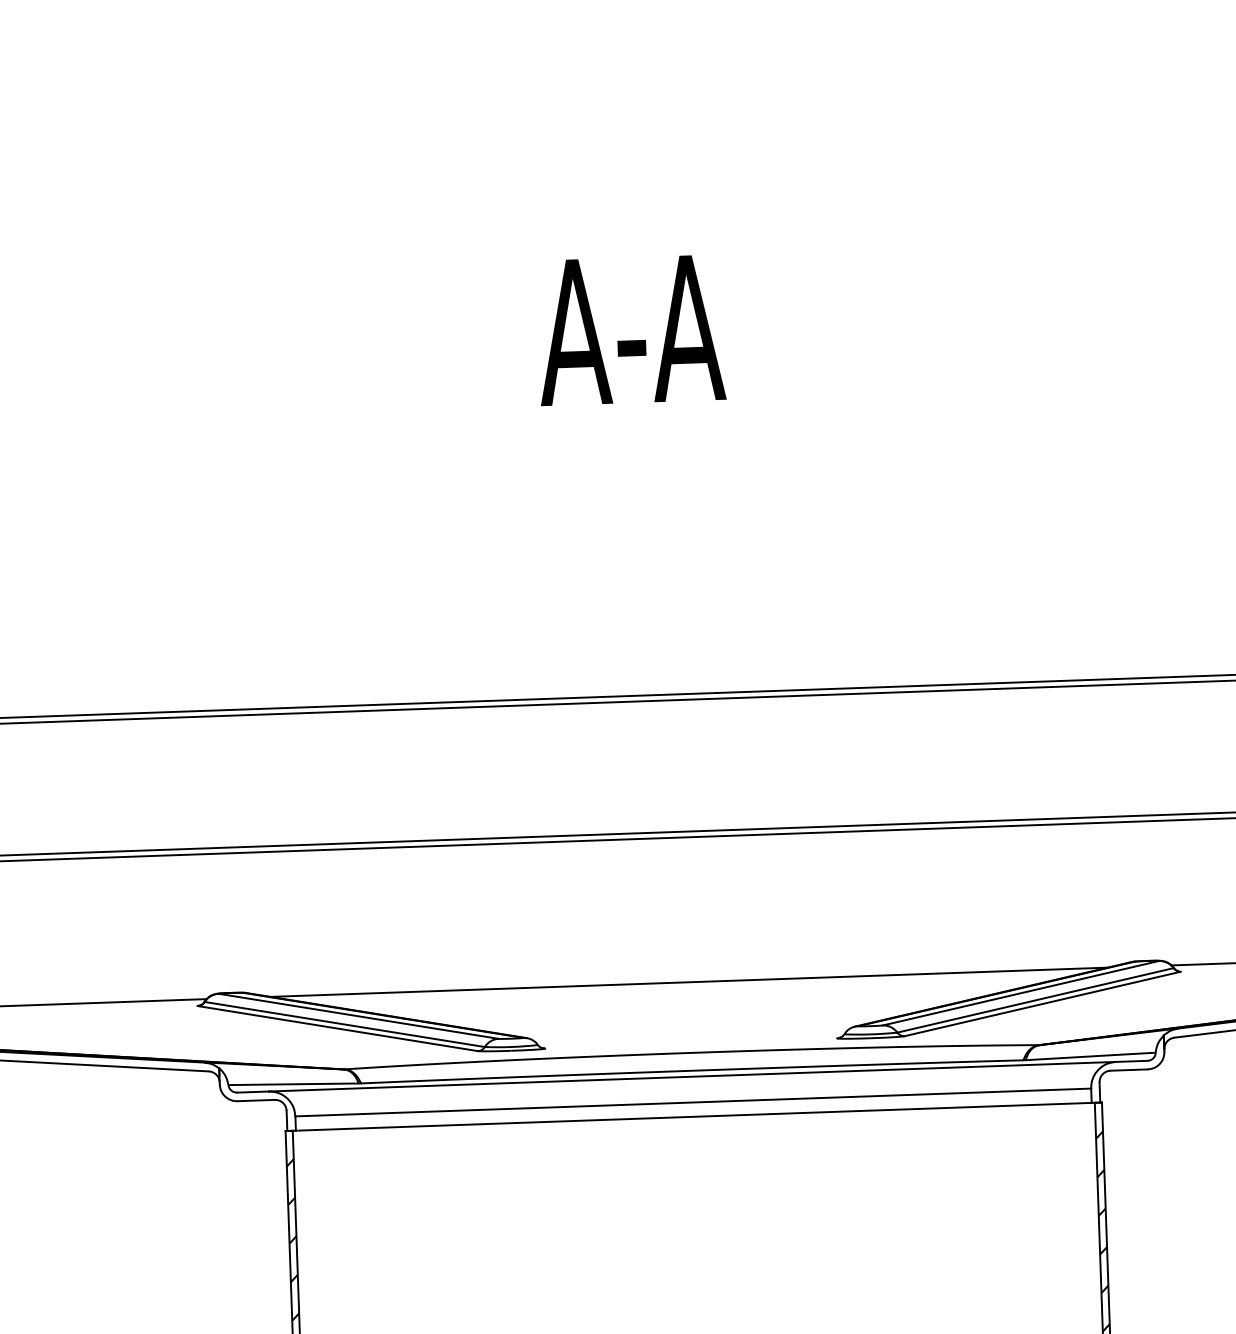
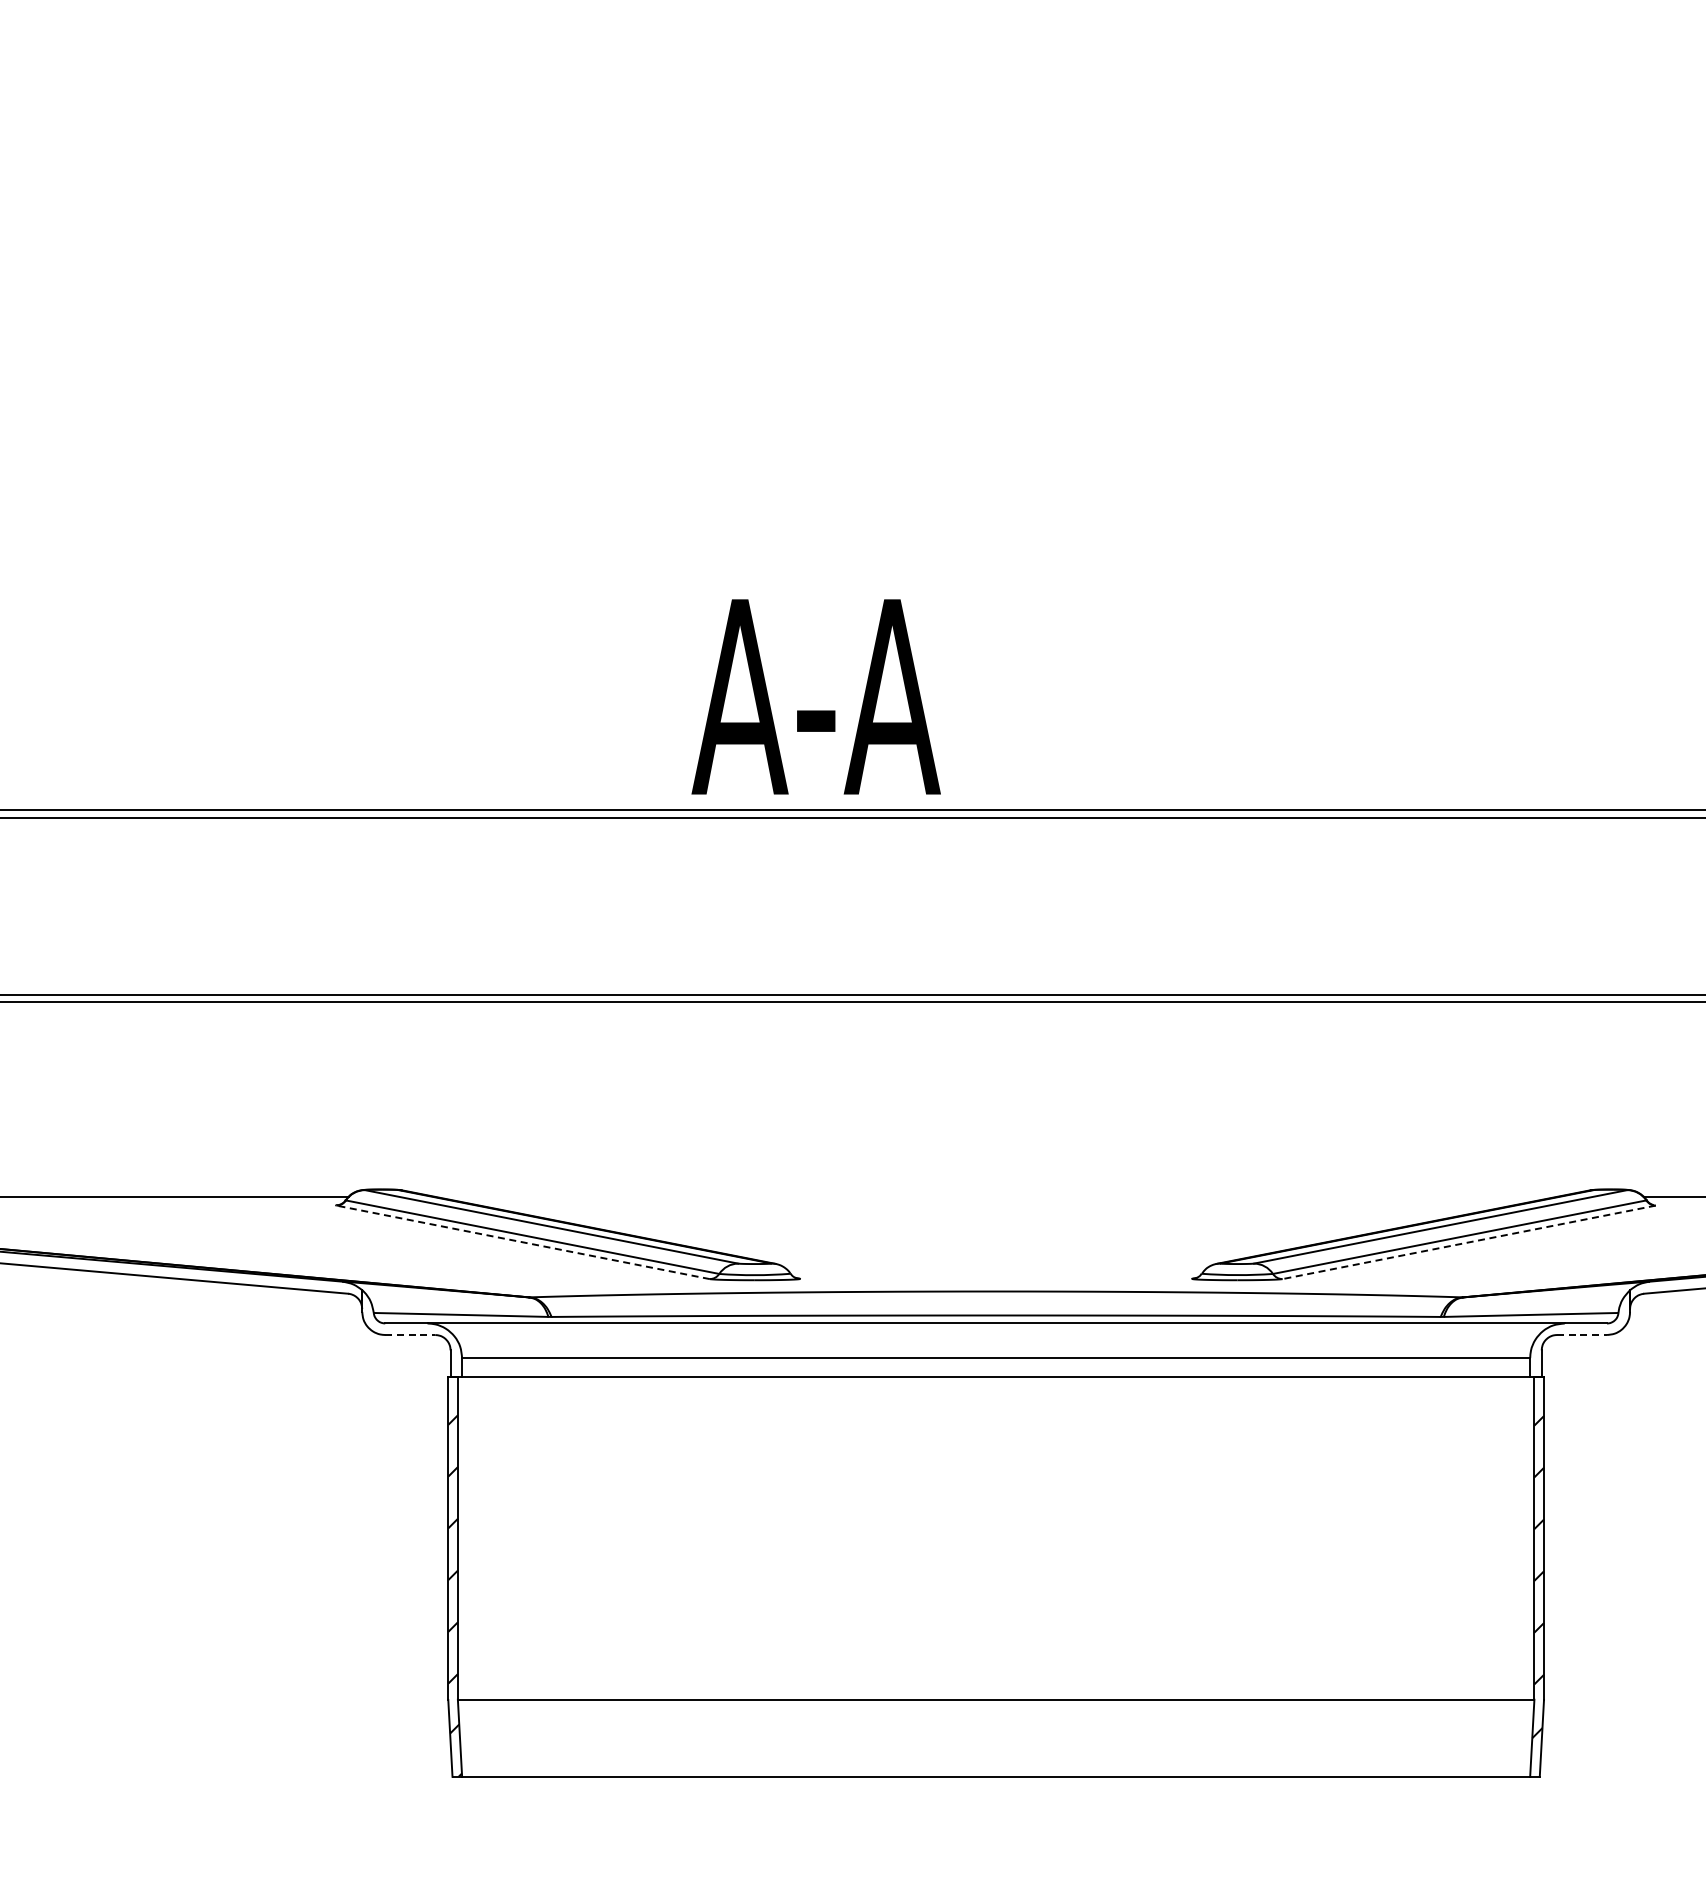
text: (630, 329) -> (815, 696), moved
line: (688, 982) -> (995, 1196), removed
line: (1042, 1004) -> (1468, 1242), solid -> dashed
line: (337, 1028) -> (522, 1242), solid -> dashed
line: (1129, 1070) -> (1582, 1335), solid -> dashed
line: (256, 1100) -> (410, 1335), solid -> dashed

